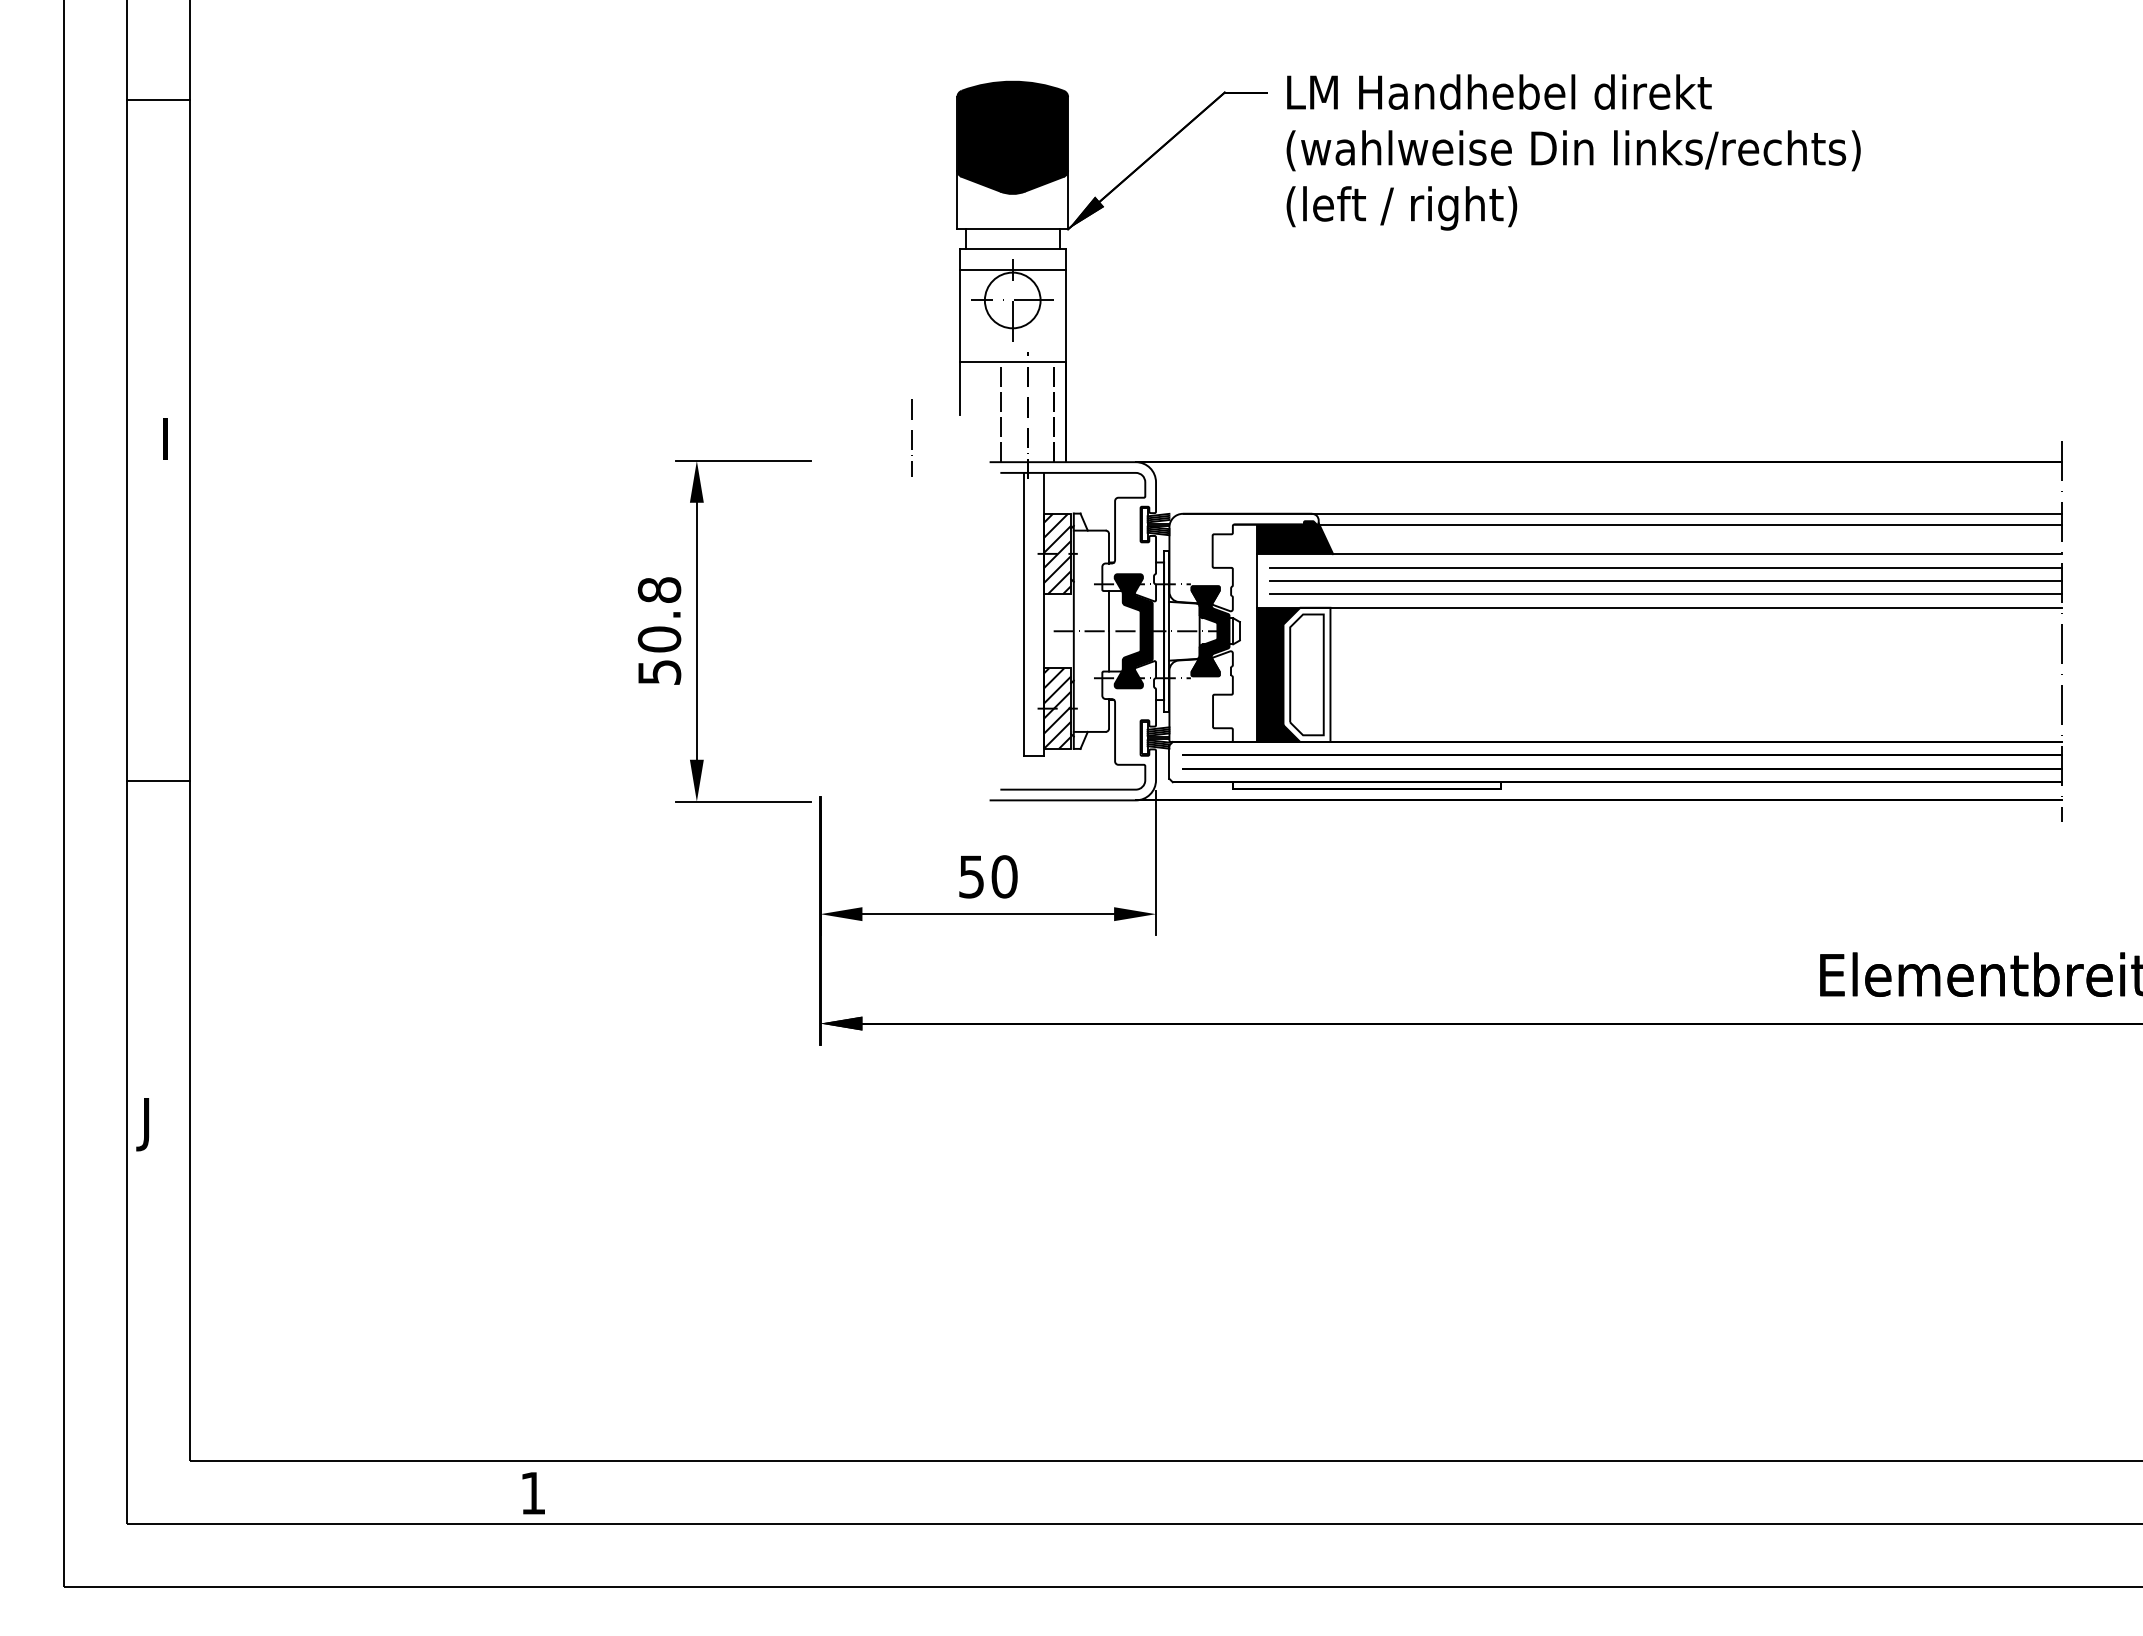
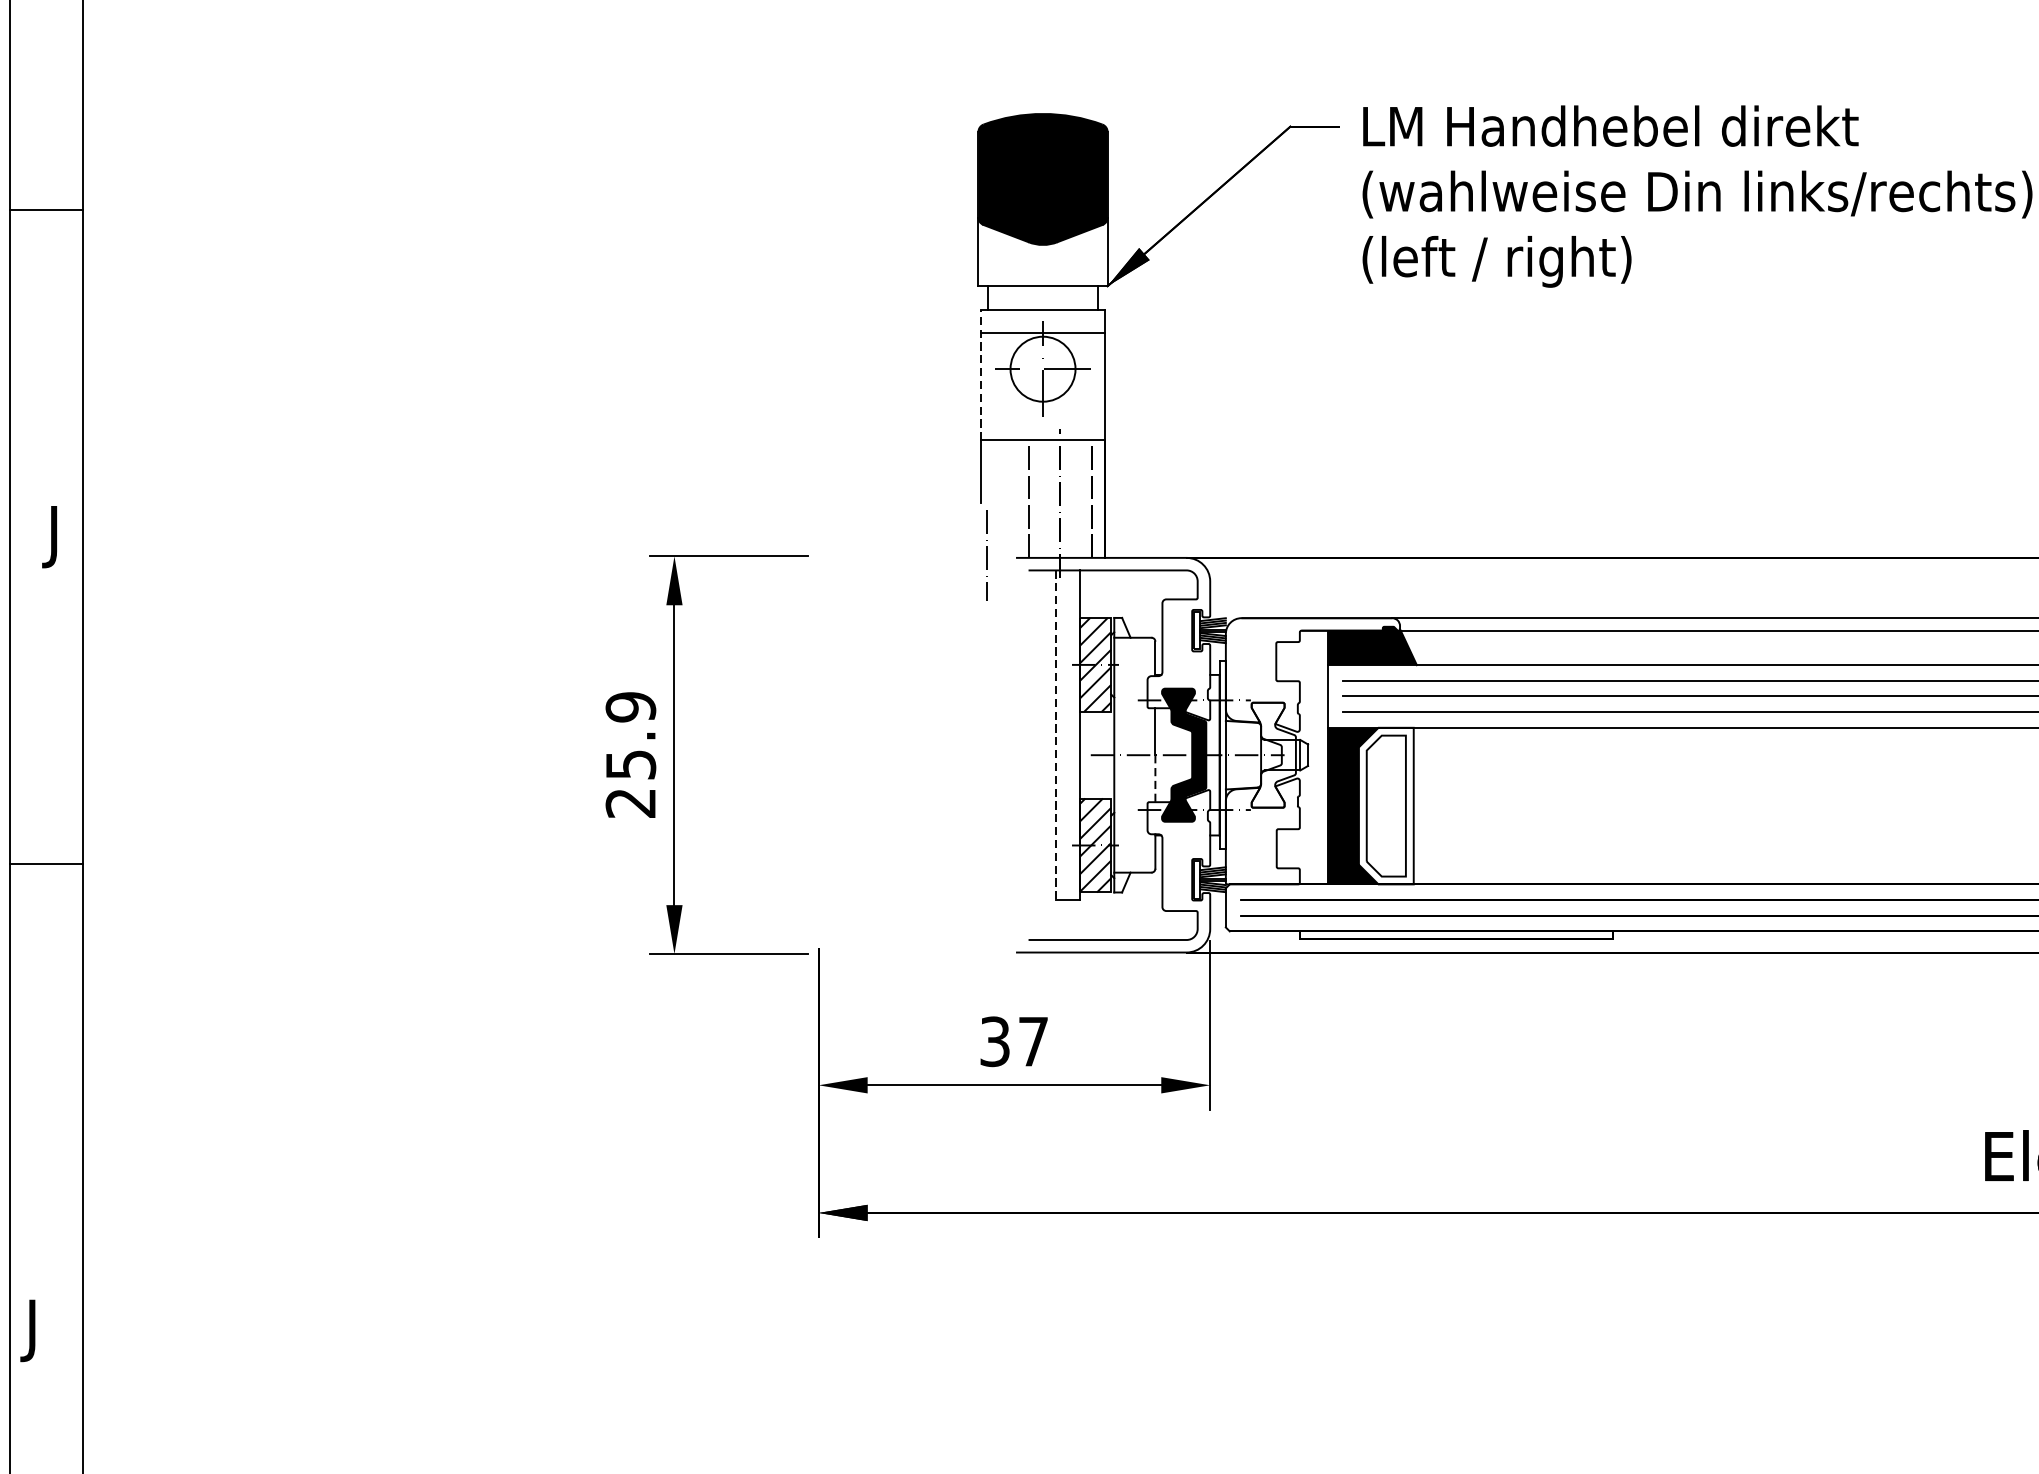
line: (158, 100) -> (46, 210), moved
line: (959, 305) -> (980, 375), solid -> dashed
line: (911, 437) -> (986, 554), moved
text: (161, 444) -> (49, 537), I -> J
line: (1024, 614) -> (1056, 735), solid -> dashed
text: (659, 630) -> (630, 754), 50.8 -> 25.9
fill: (1210, 631) -> (1273, 755), removed
line: (1109, 651) -> (1155, 778), solid -> dashed
line: (158, 780) -> (46, 863), moved
text: (988, 876) -> (1014, 1041), 50 -> 37

